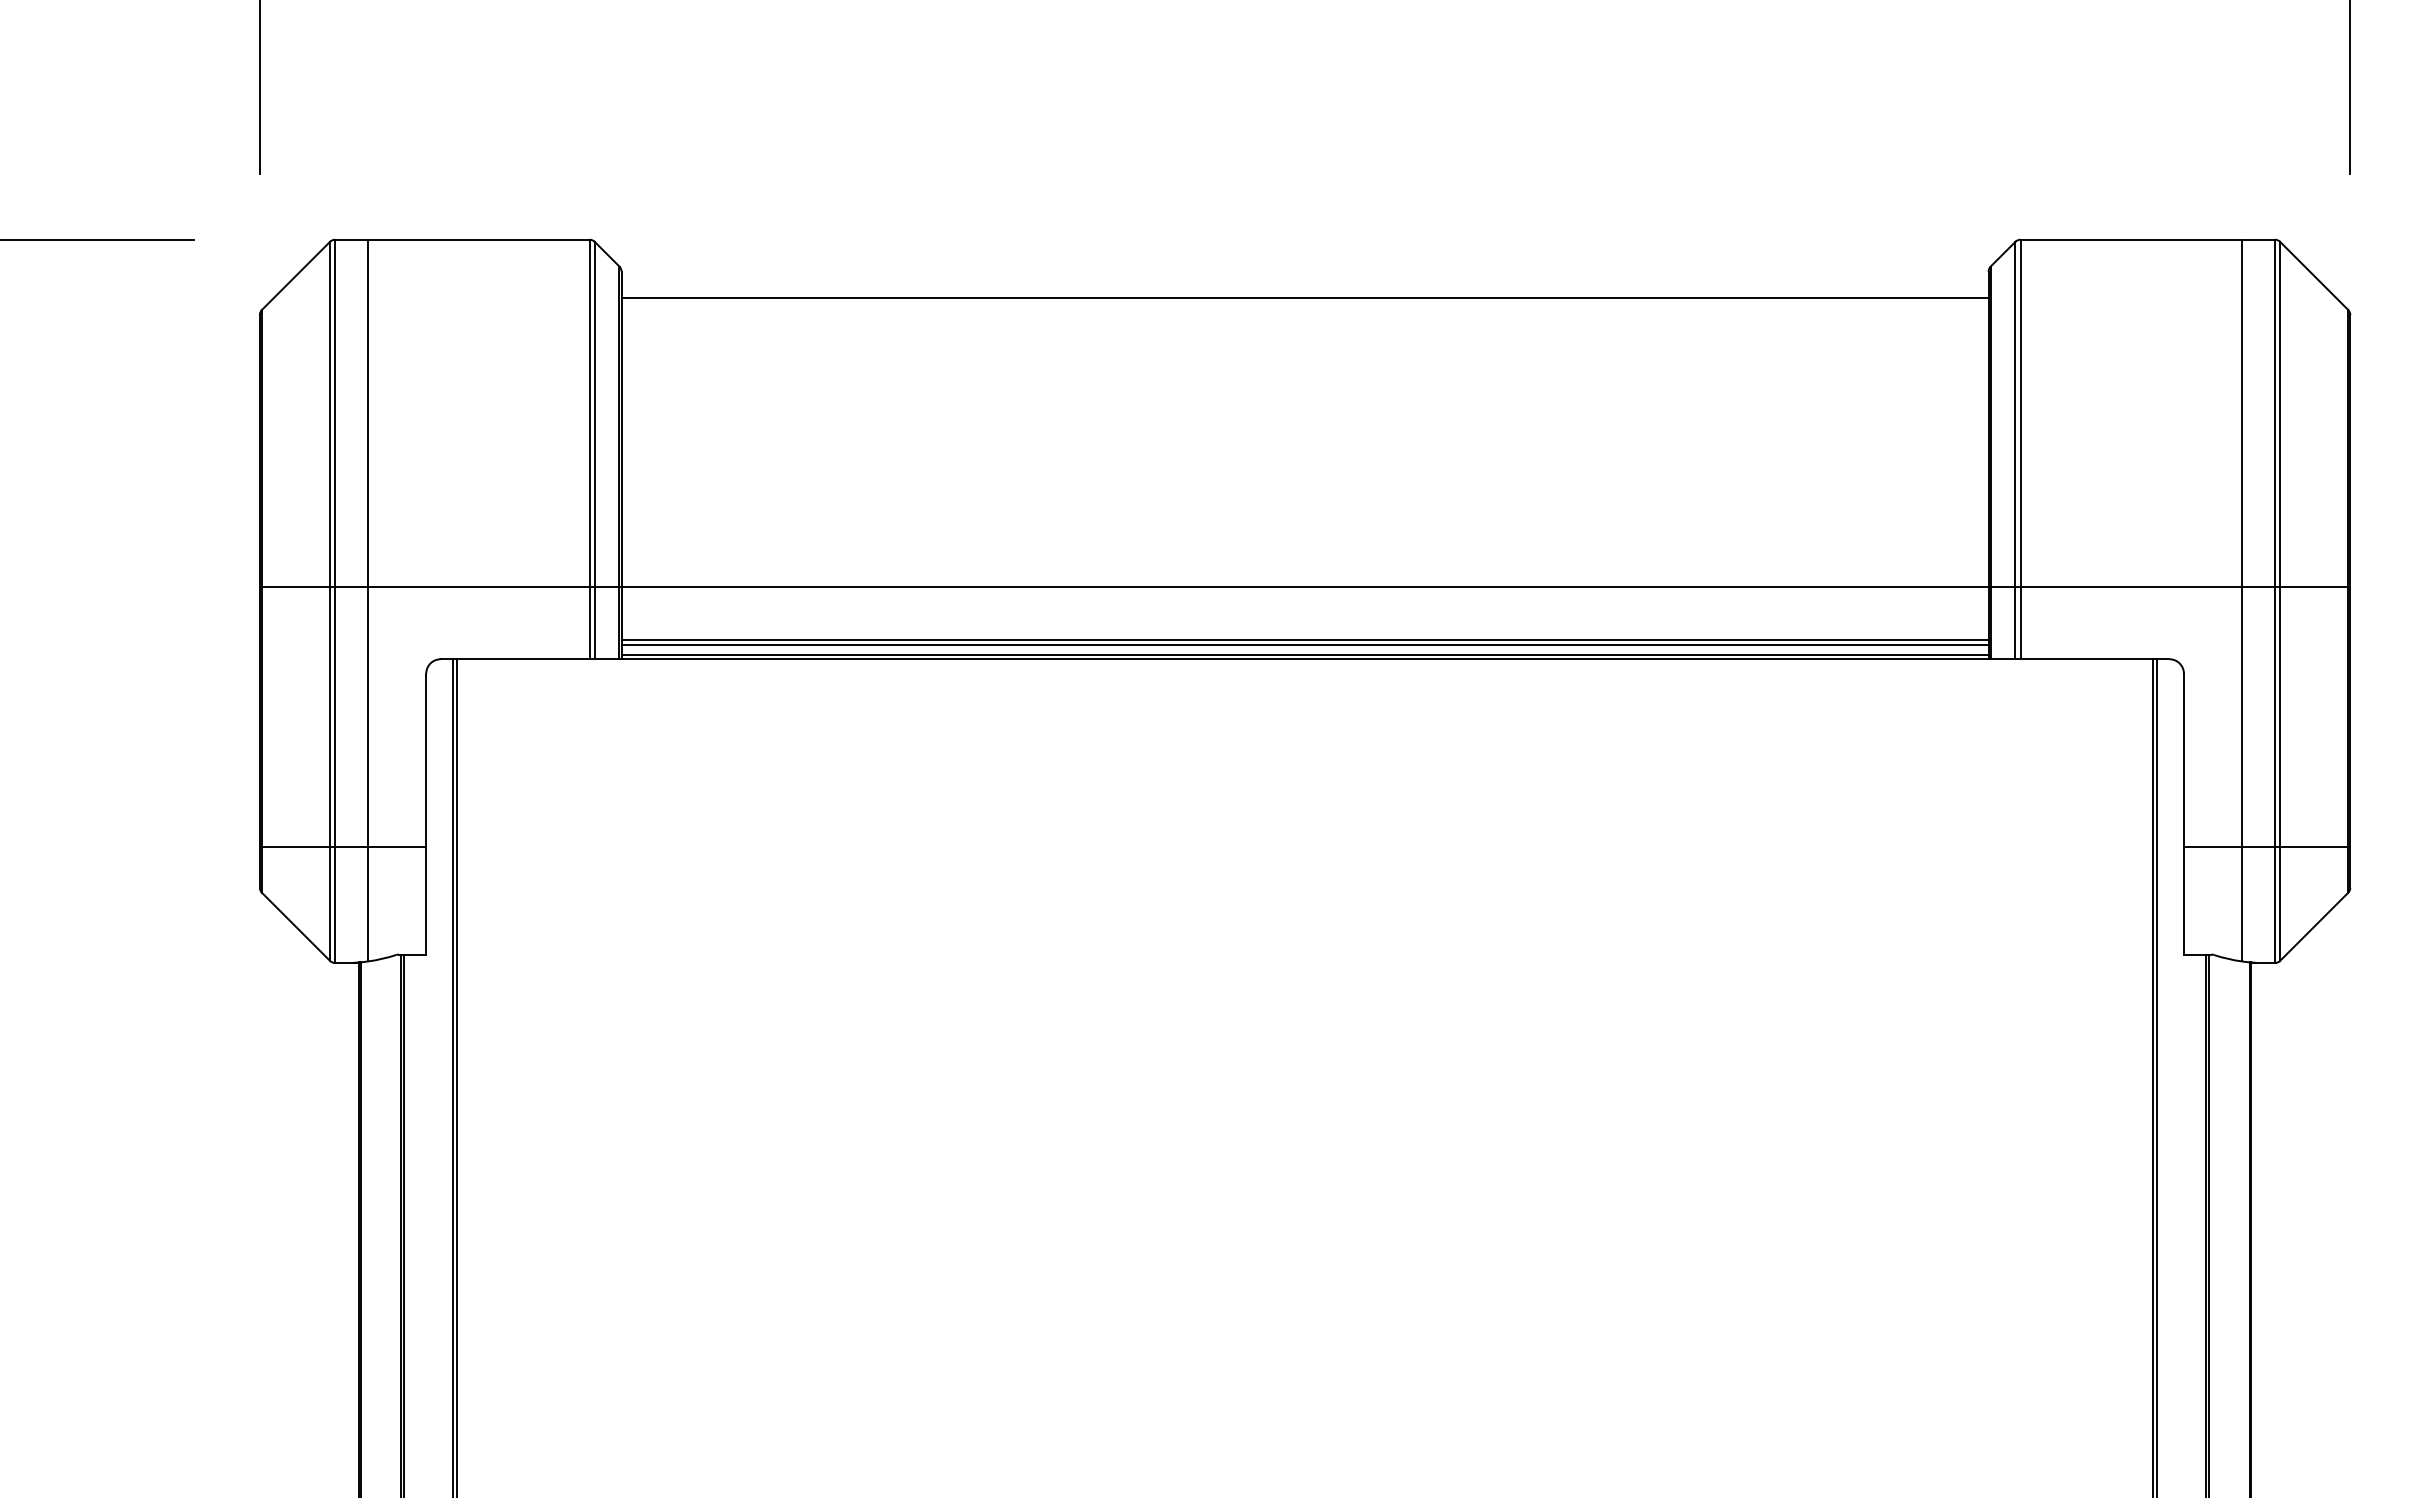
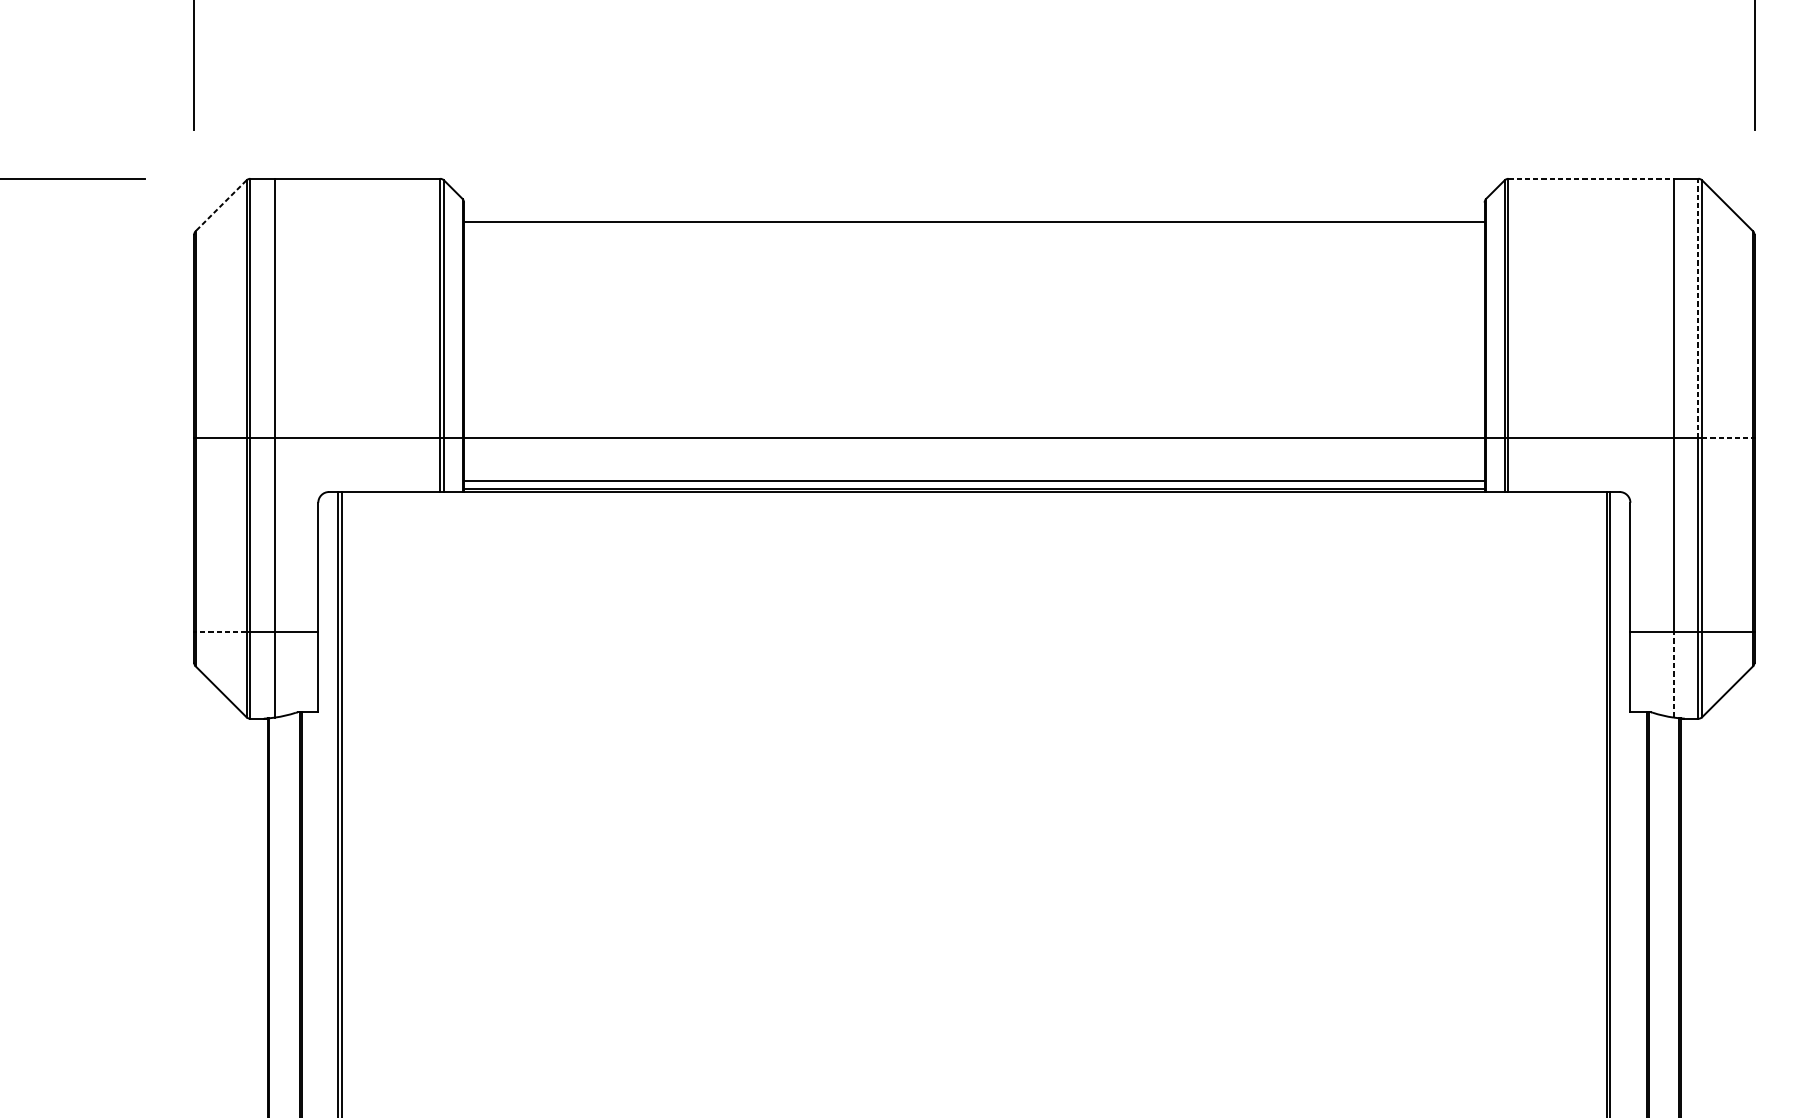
line: (2131, 239) -> (1591, 178), solid -> dashed
line: (295, 276) -> (220, 206), solid -> dashed
line: (2274, 413) -> (1698, 308), solid -> dashed
line: (2314, 586) -> (1727, 437), solid -> dashed
line: (1304, 640) -> (973, 478), removed
line: (295, 847) -> (220, 632), solid -> dashed
line: (2241, 903) -> (1673, 674), solid -> dashed

